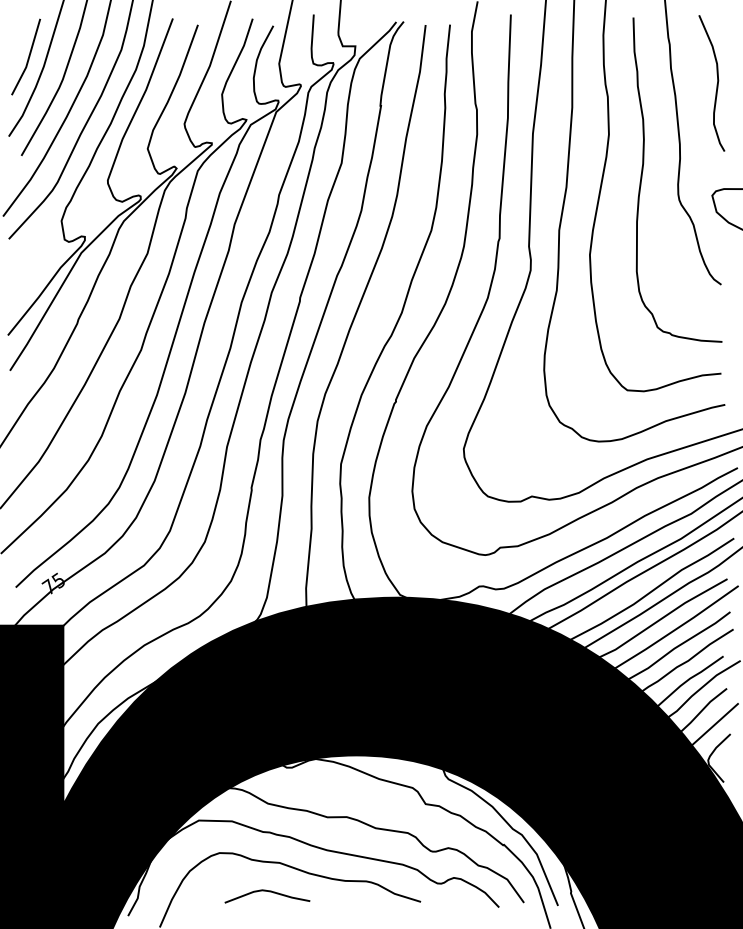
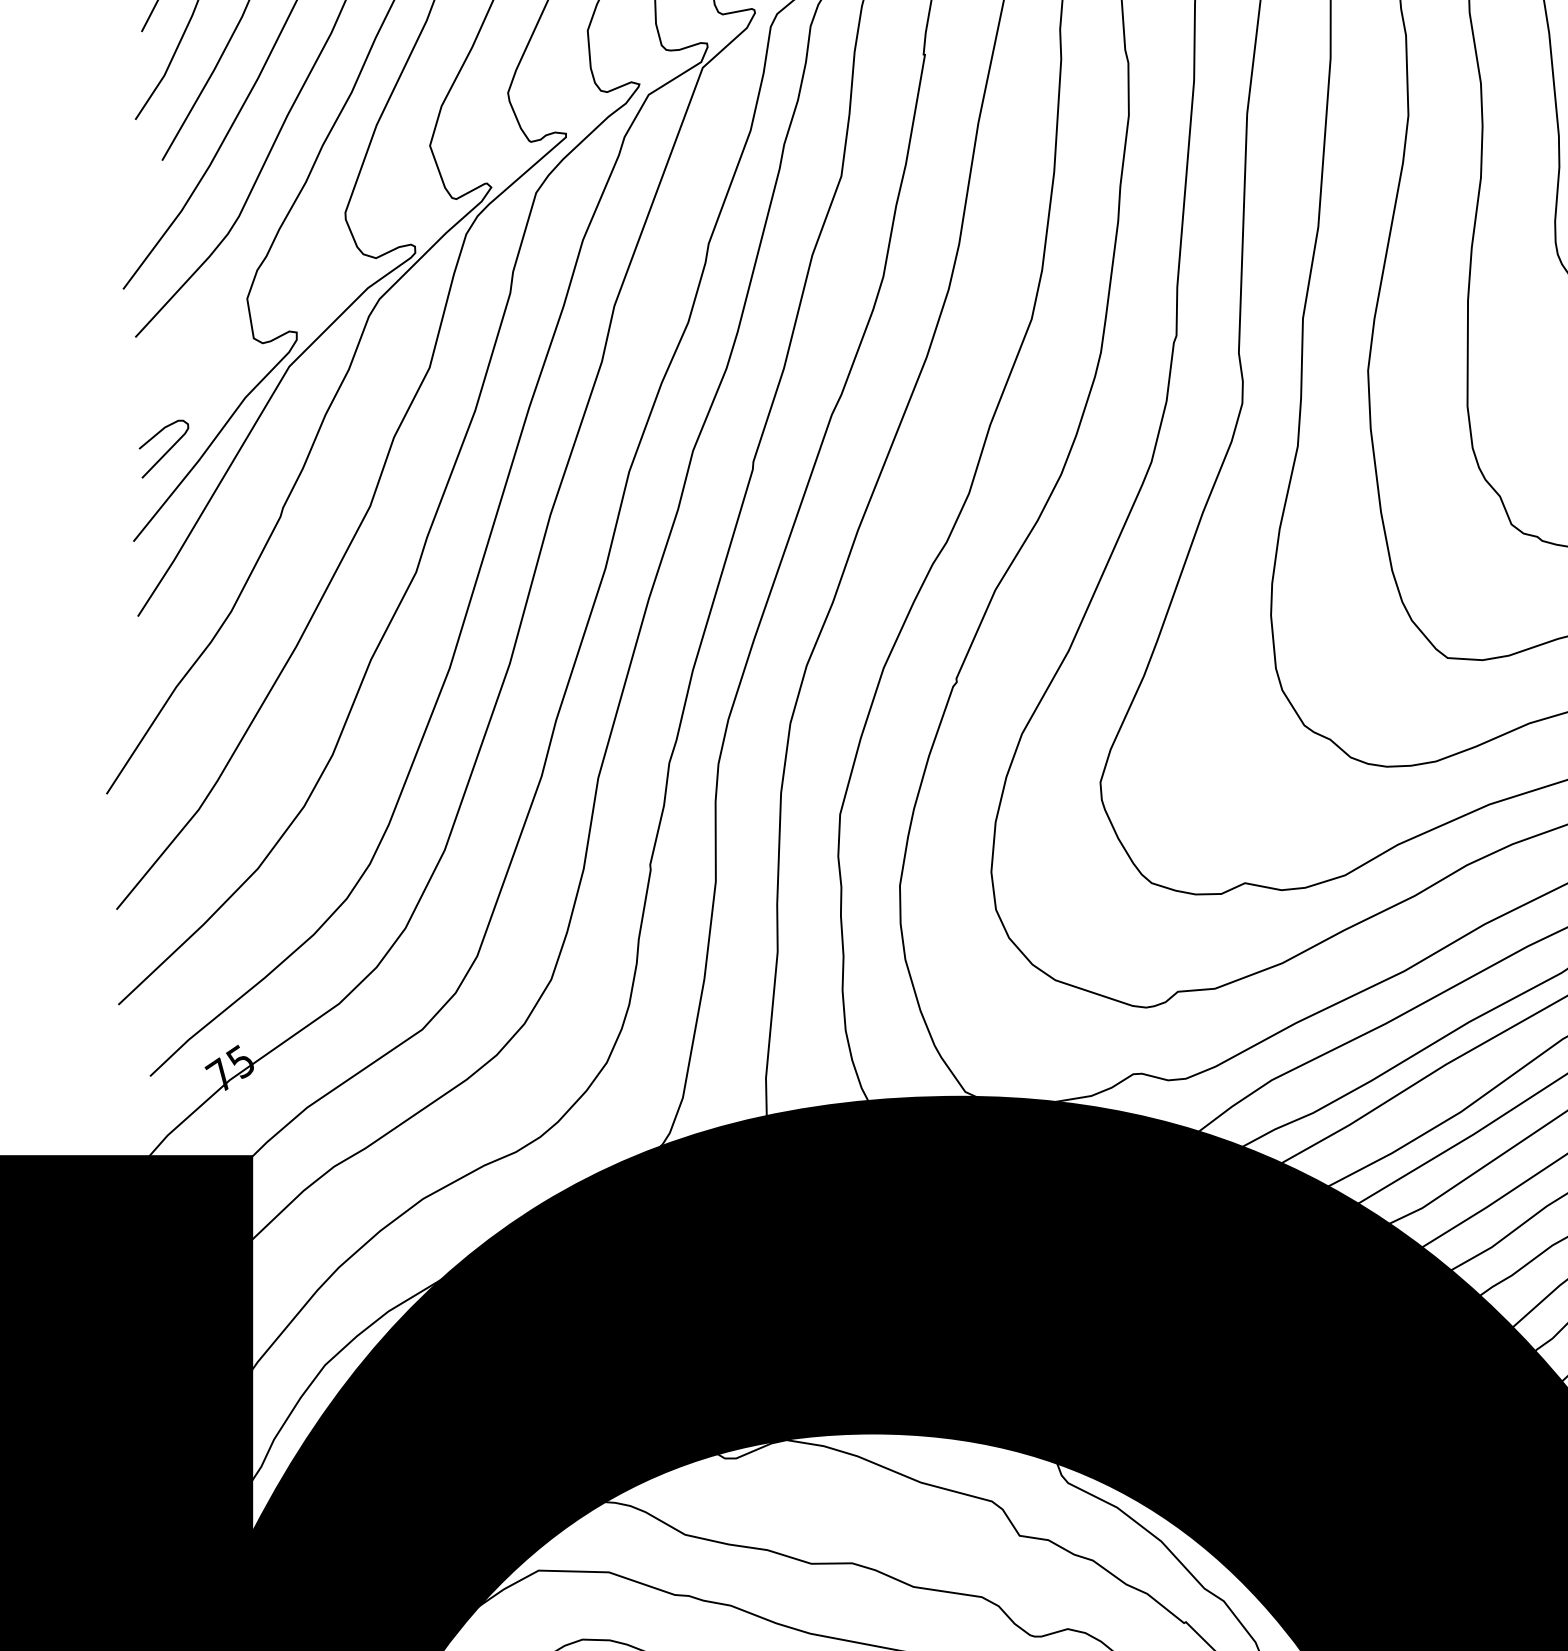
curve: (23, 292) -> (166, 450), added

